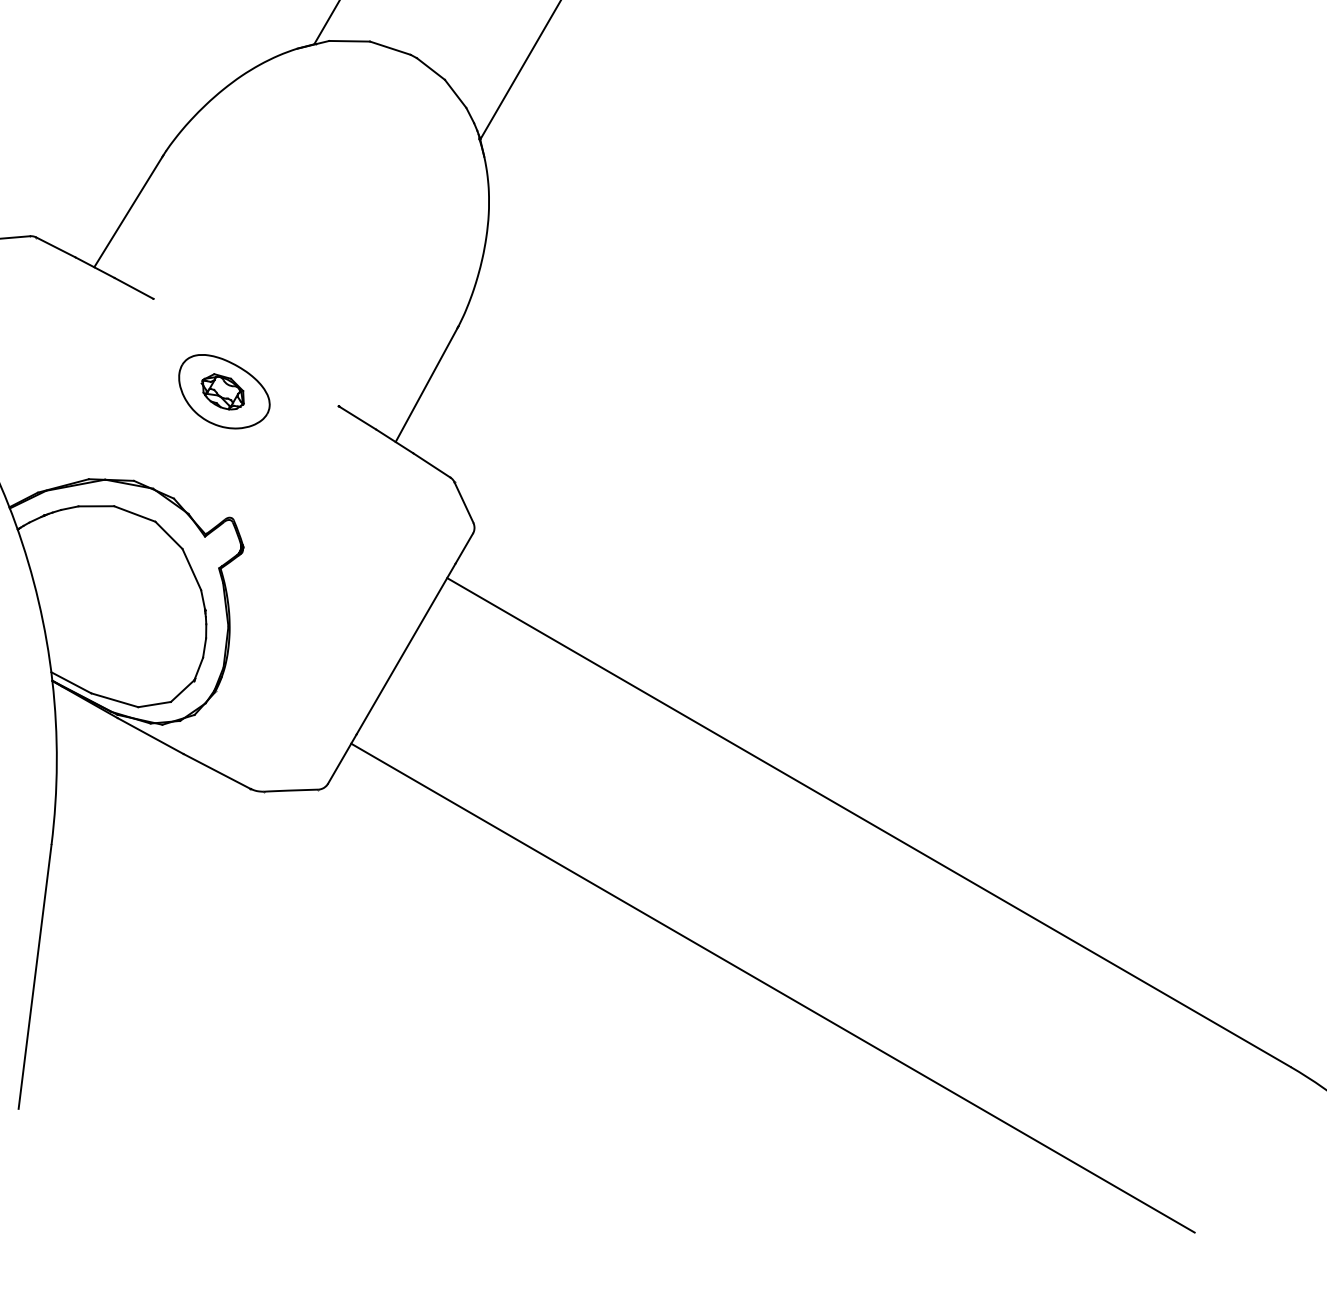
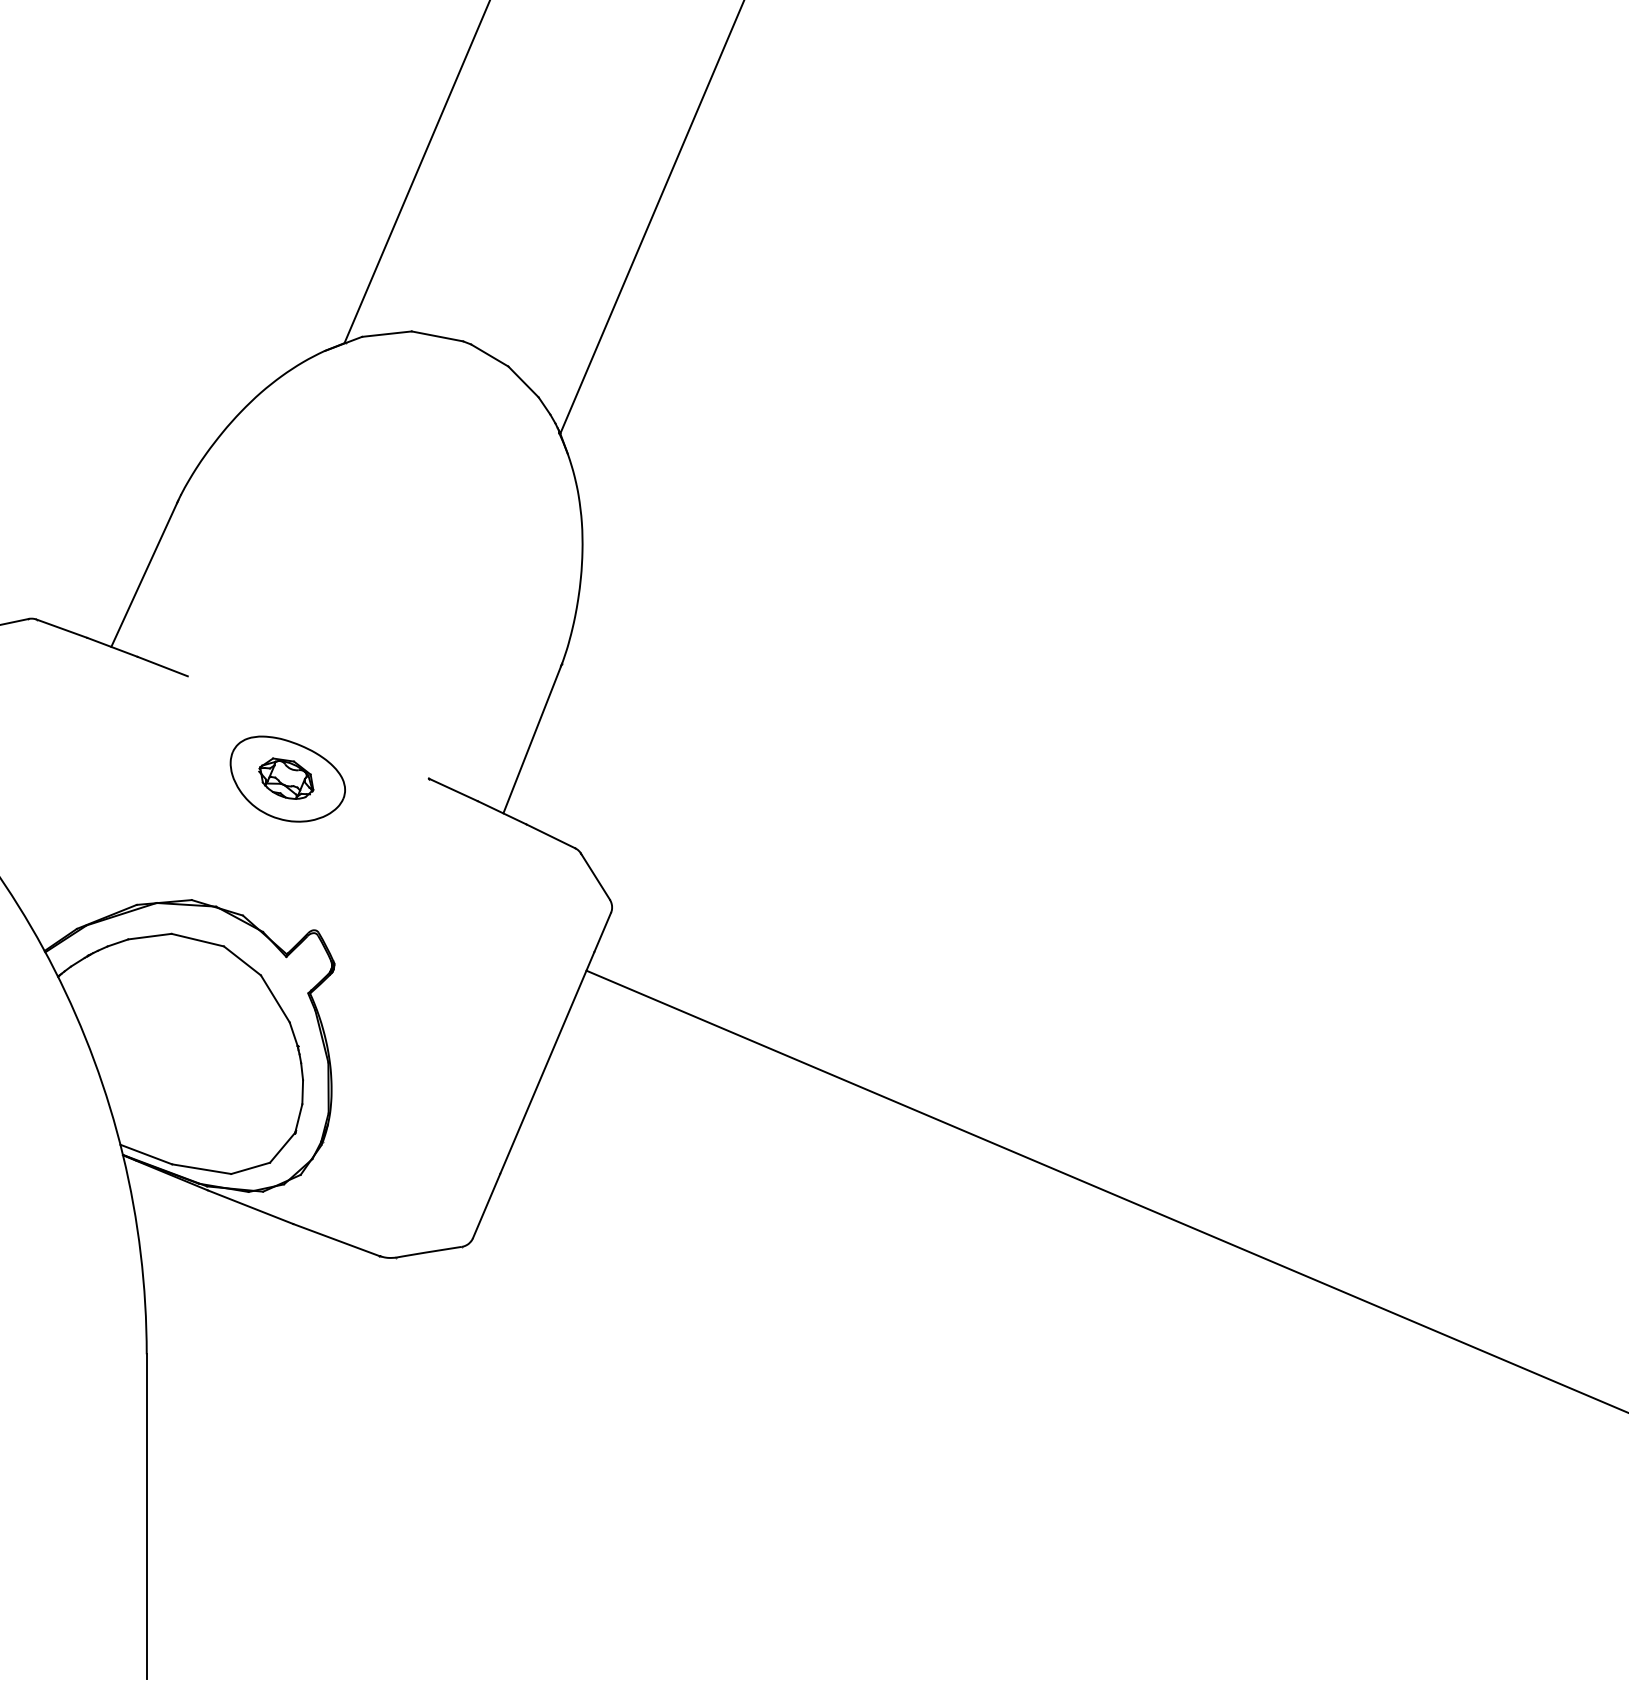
line: (772, 987) -> (1043, 1418), removed

